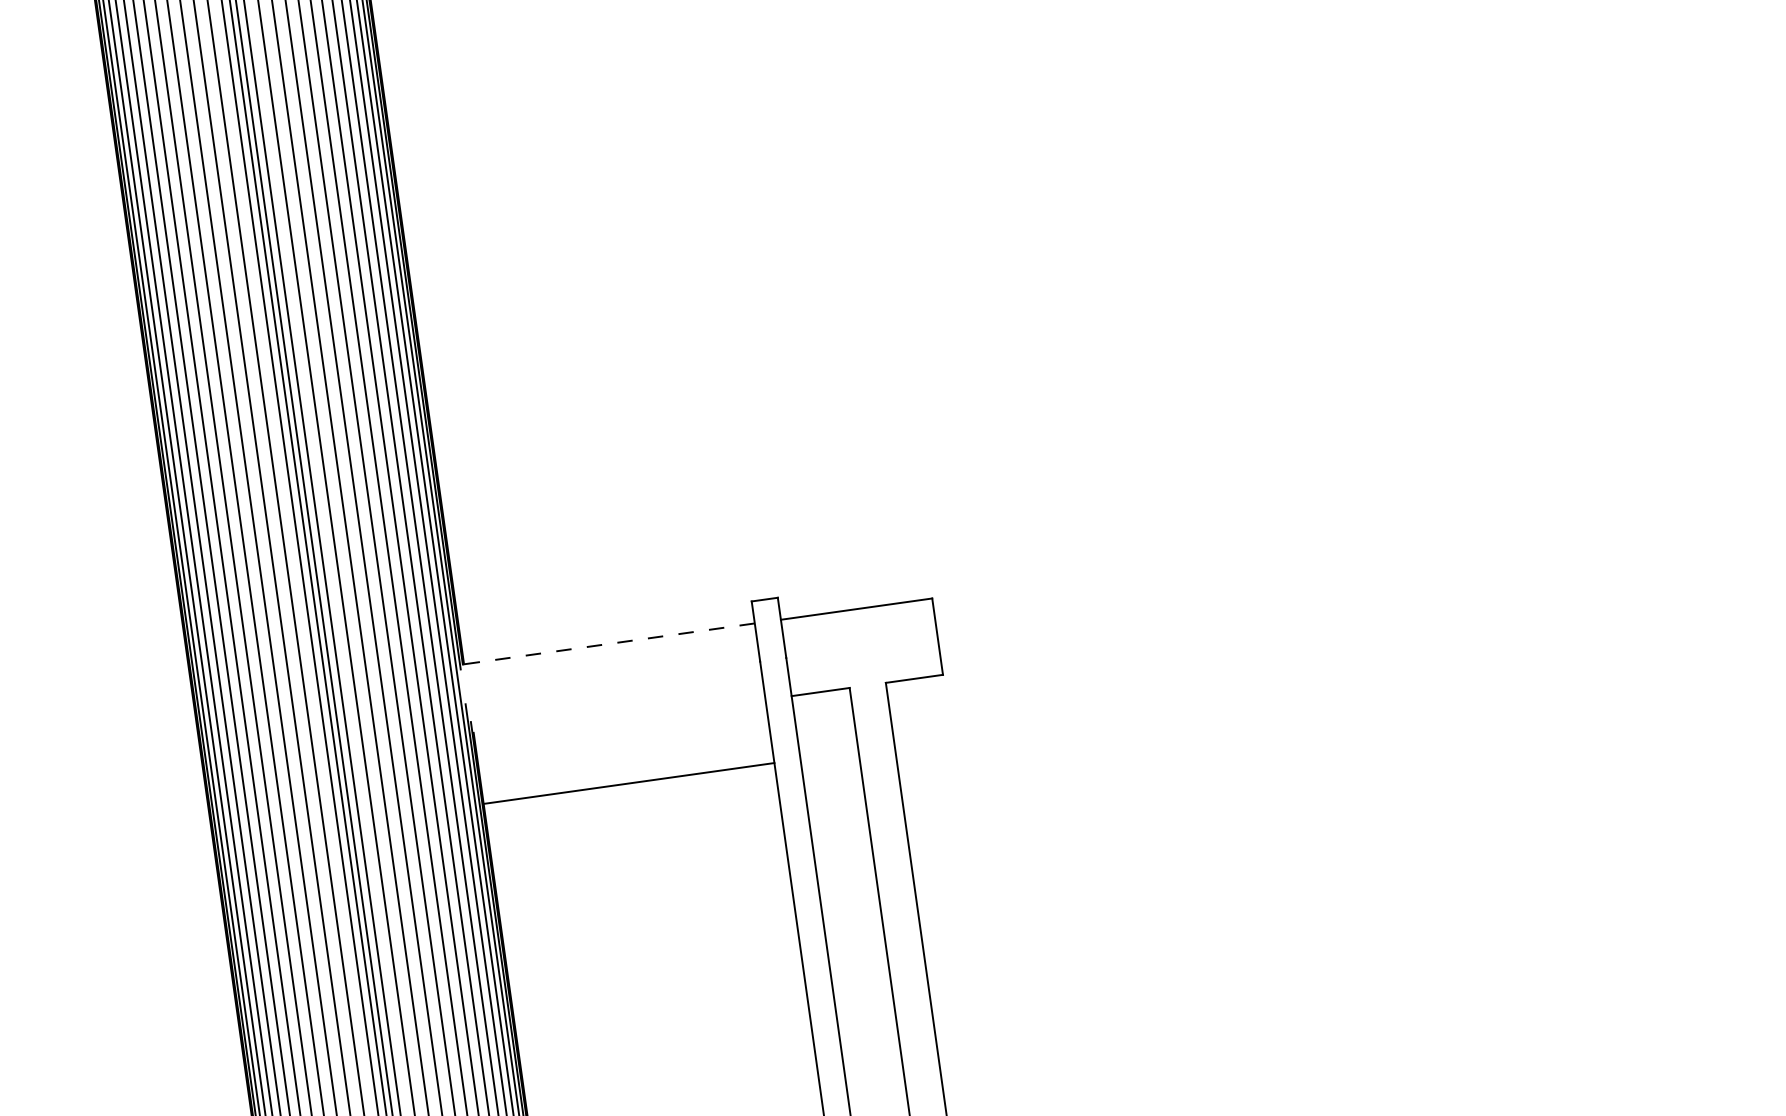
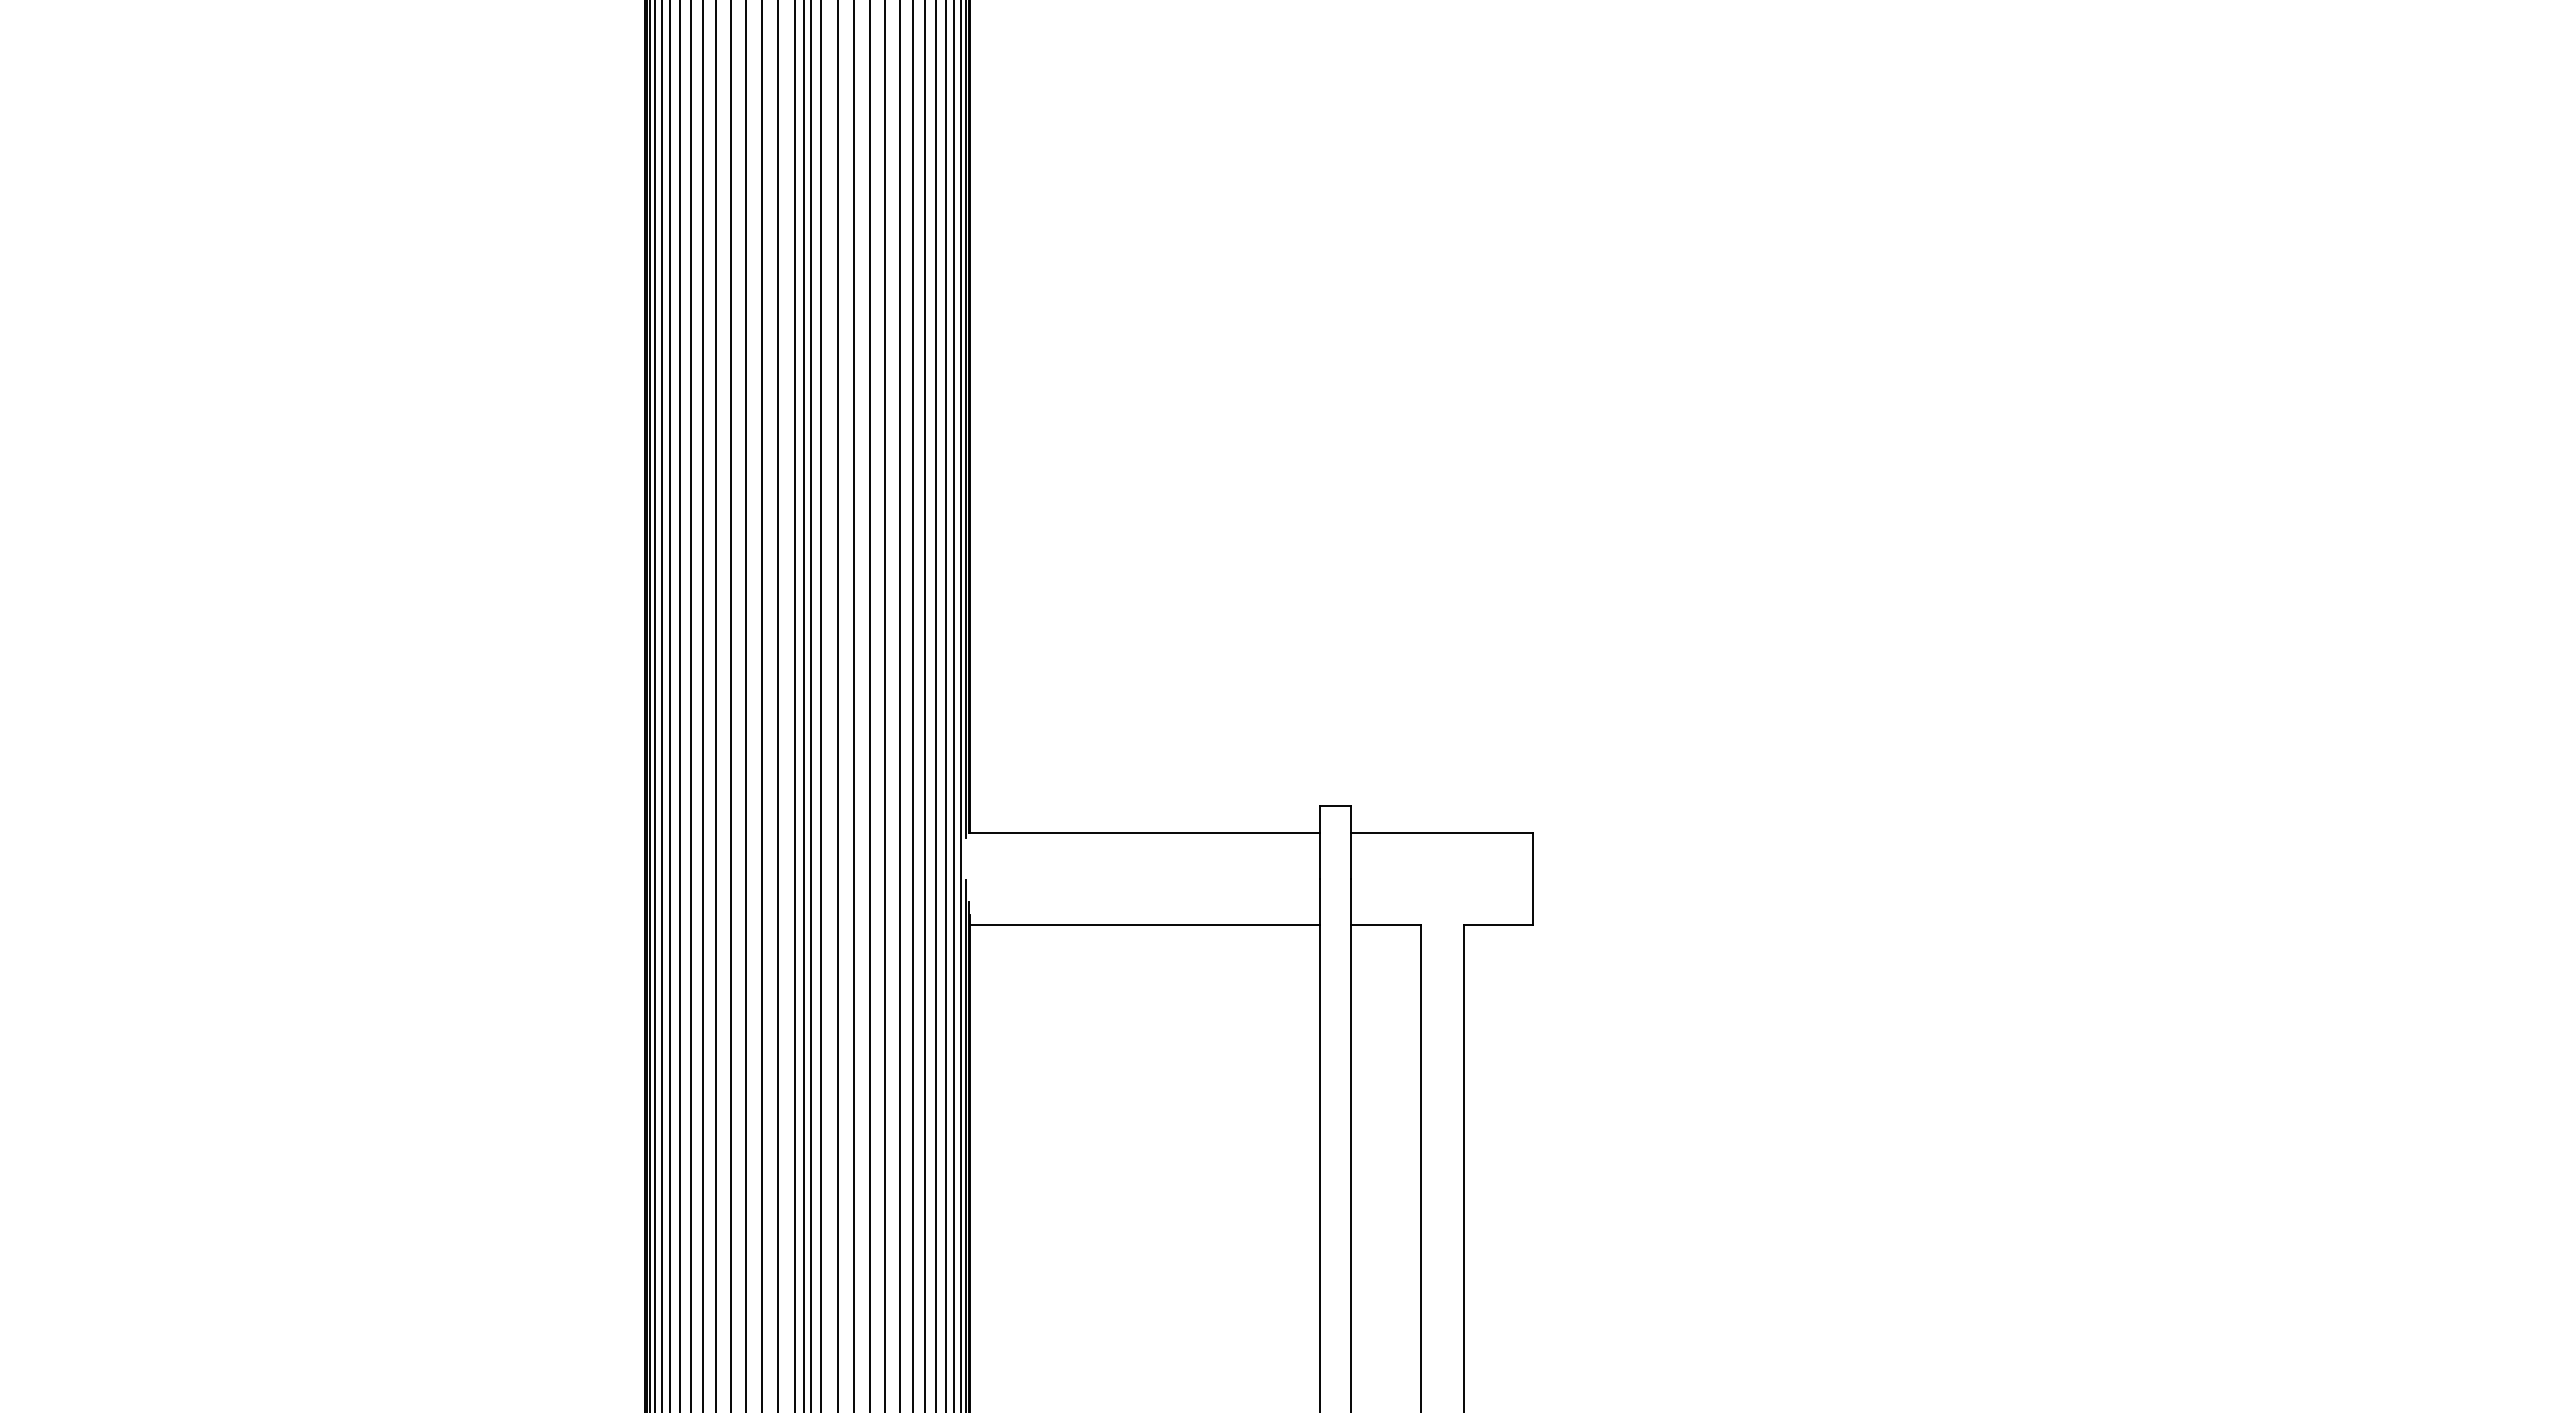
line: (608, 643) -> (1144, 832), dashed -> solid
line: (628, 783) -> (1144, 924), moved

